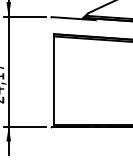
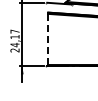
line: (54, 80) -> (48, 39), solid -> dashed

